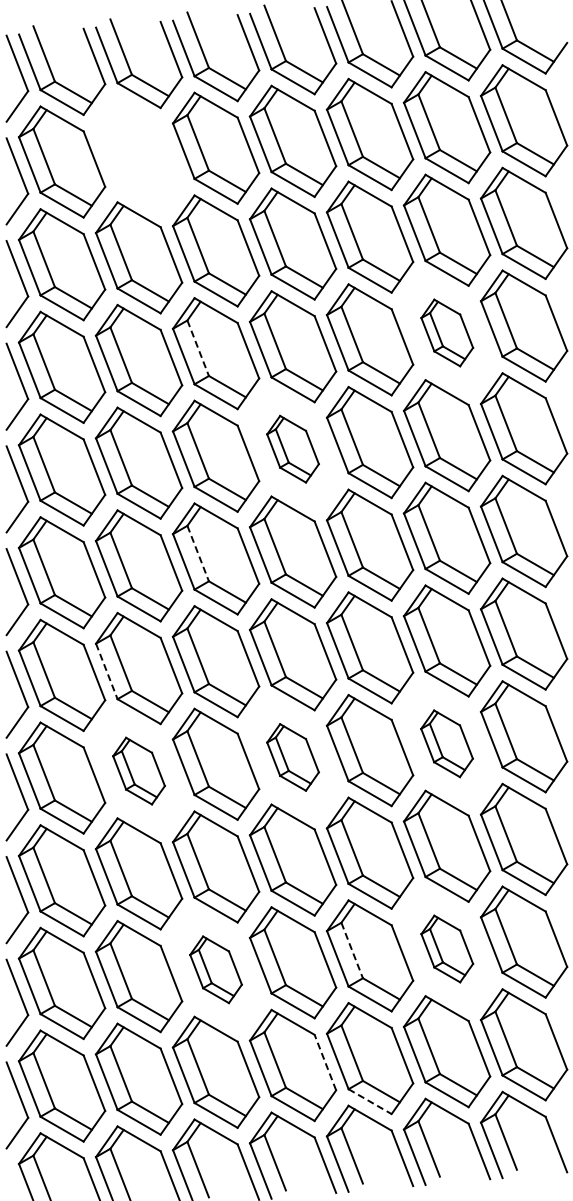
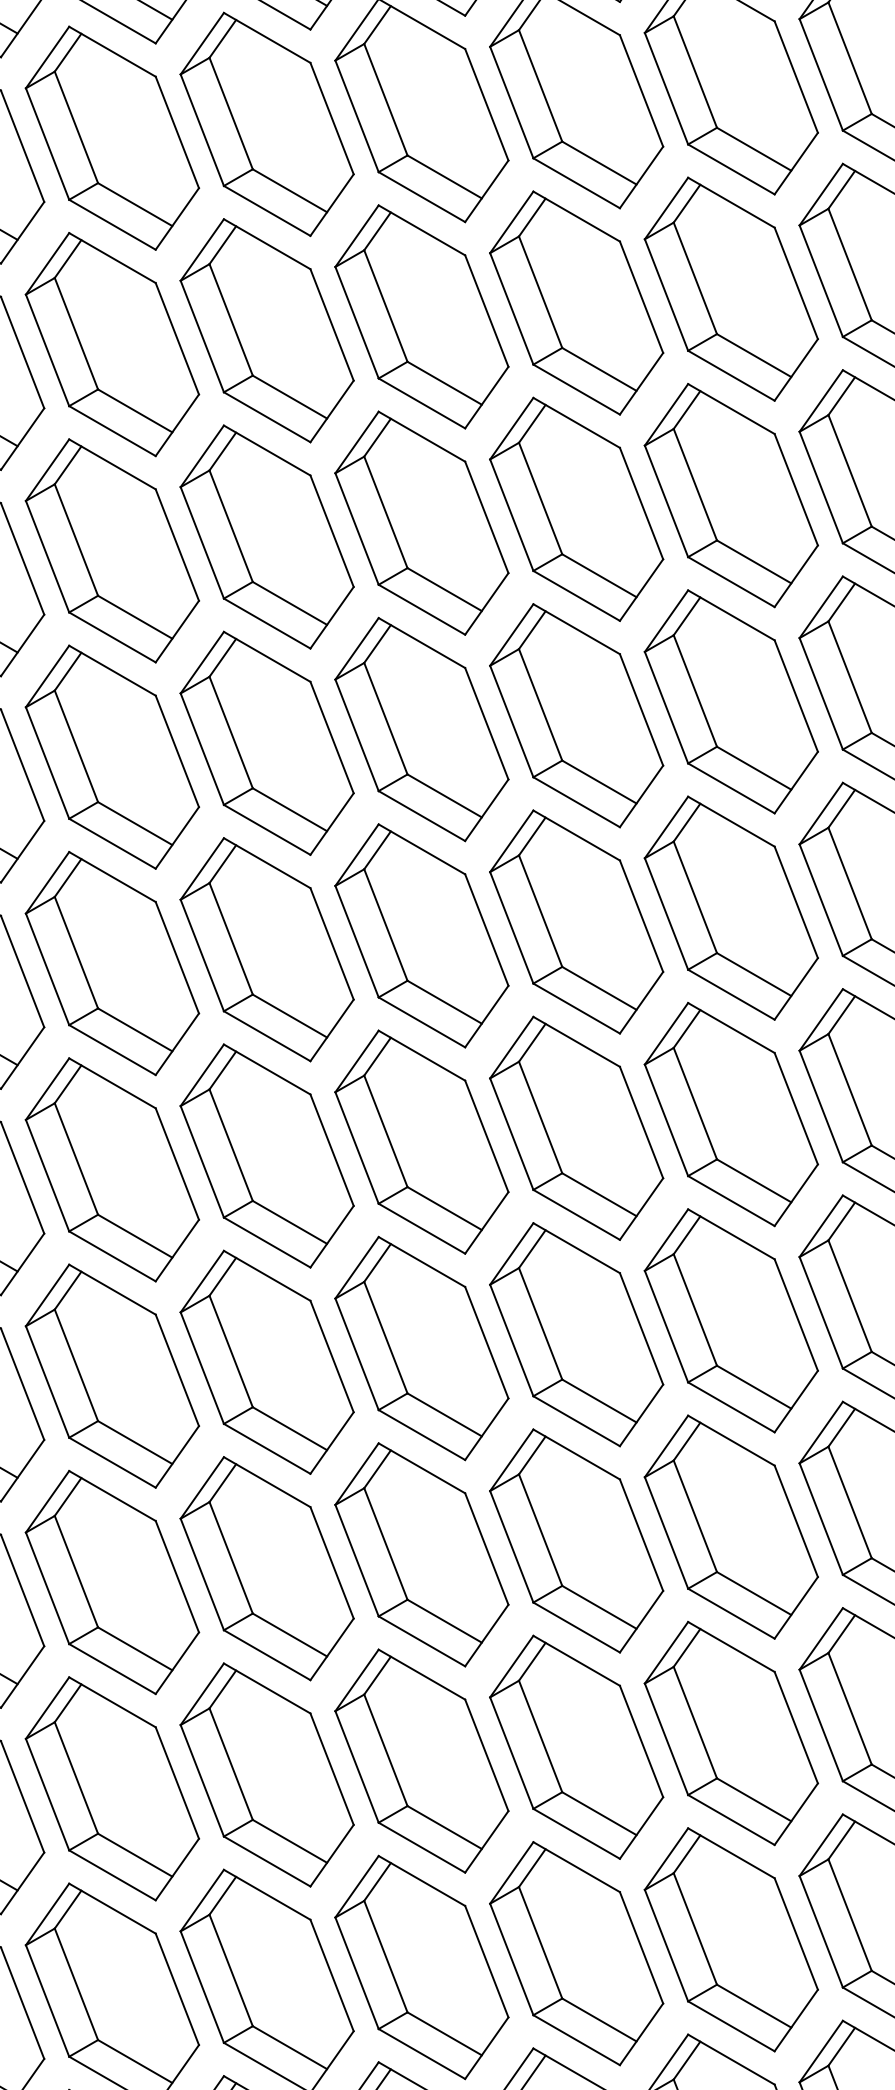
part: (138, 154) -> (111, 136), added
part: (447, 332) -> (732, 494), size x1.67
line: (198, 348) -> (231, 526), dashed -> solid
part: (292, 448) -> (420, 727), size x1.67
line: (198, 553) -> (231, 938), dashed -> solid
line: (106, 671) -> (46, 1175), dashed -> solid
part: (446, 743) -> (730, 1320), size x1.67
part: (292, 757) -> (420, 1348), size x1.67
part: (138, 770) -> (111, 1374), size x1.67
part: (447, 948) -> (732, 1732), size x1.67
line: (352, 950) -> (541, 1736), dashed -> solid
part: (215, 969) -> (265, 1774), size x1.67
line: (325, 1062) -> (487, 1961), dashed -> solid
line: (370, 1101) -> (577, 2039), dashed -> solid

